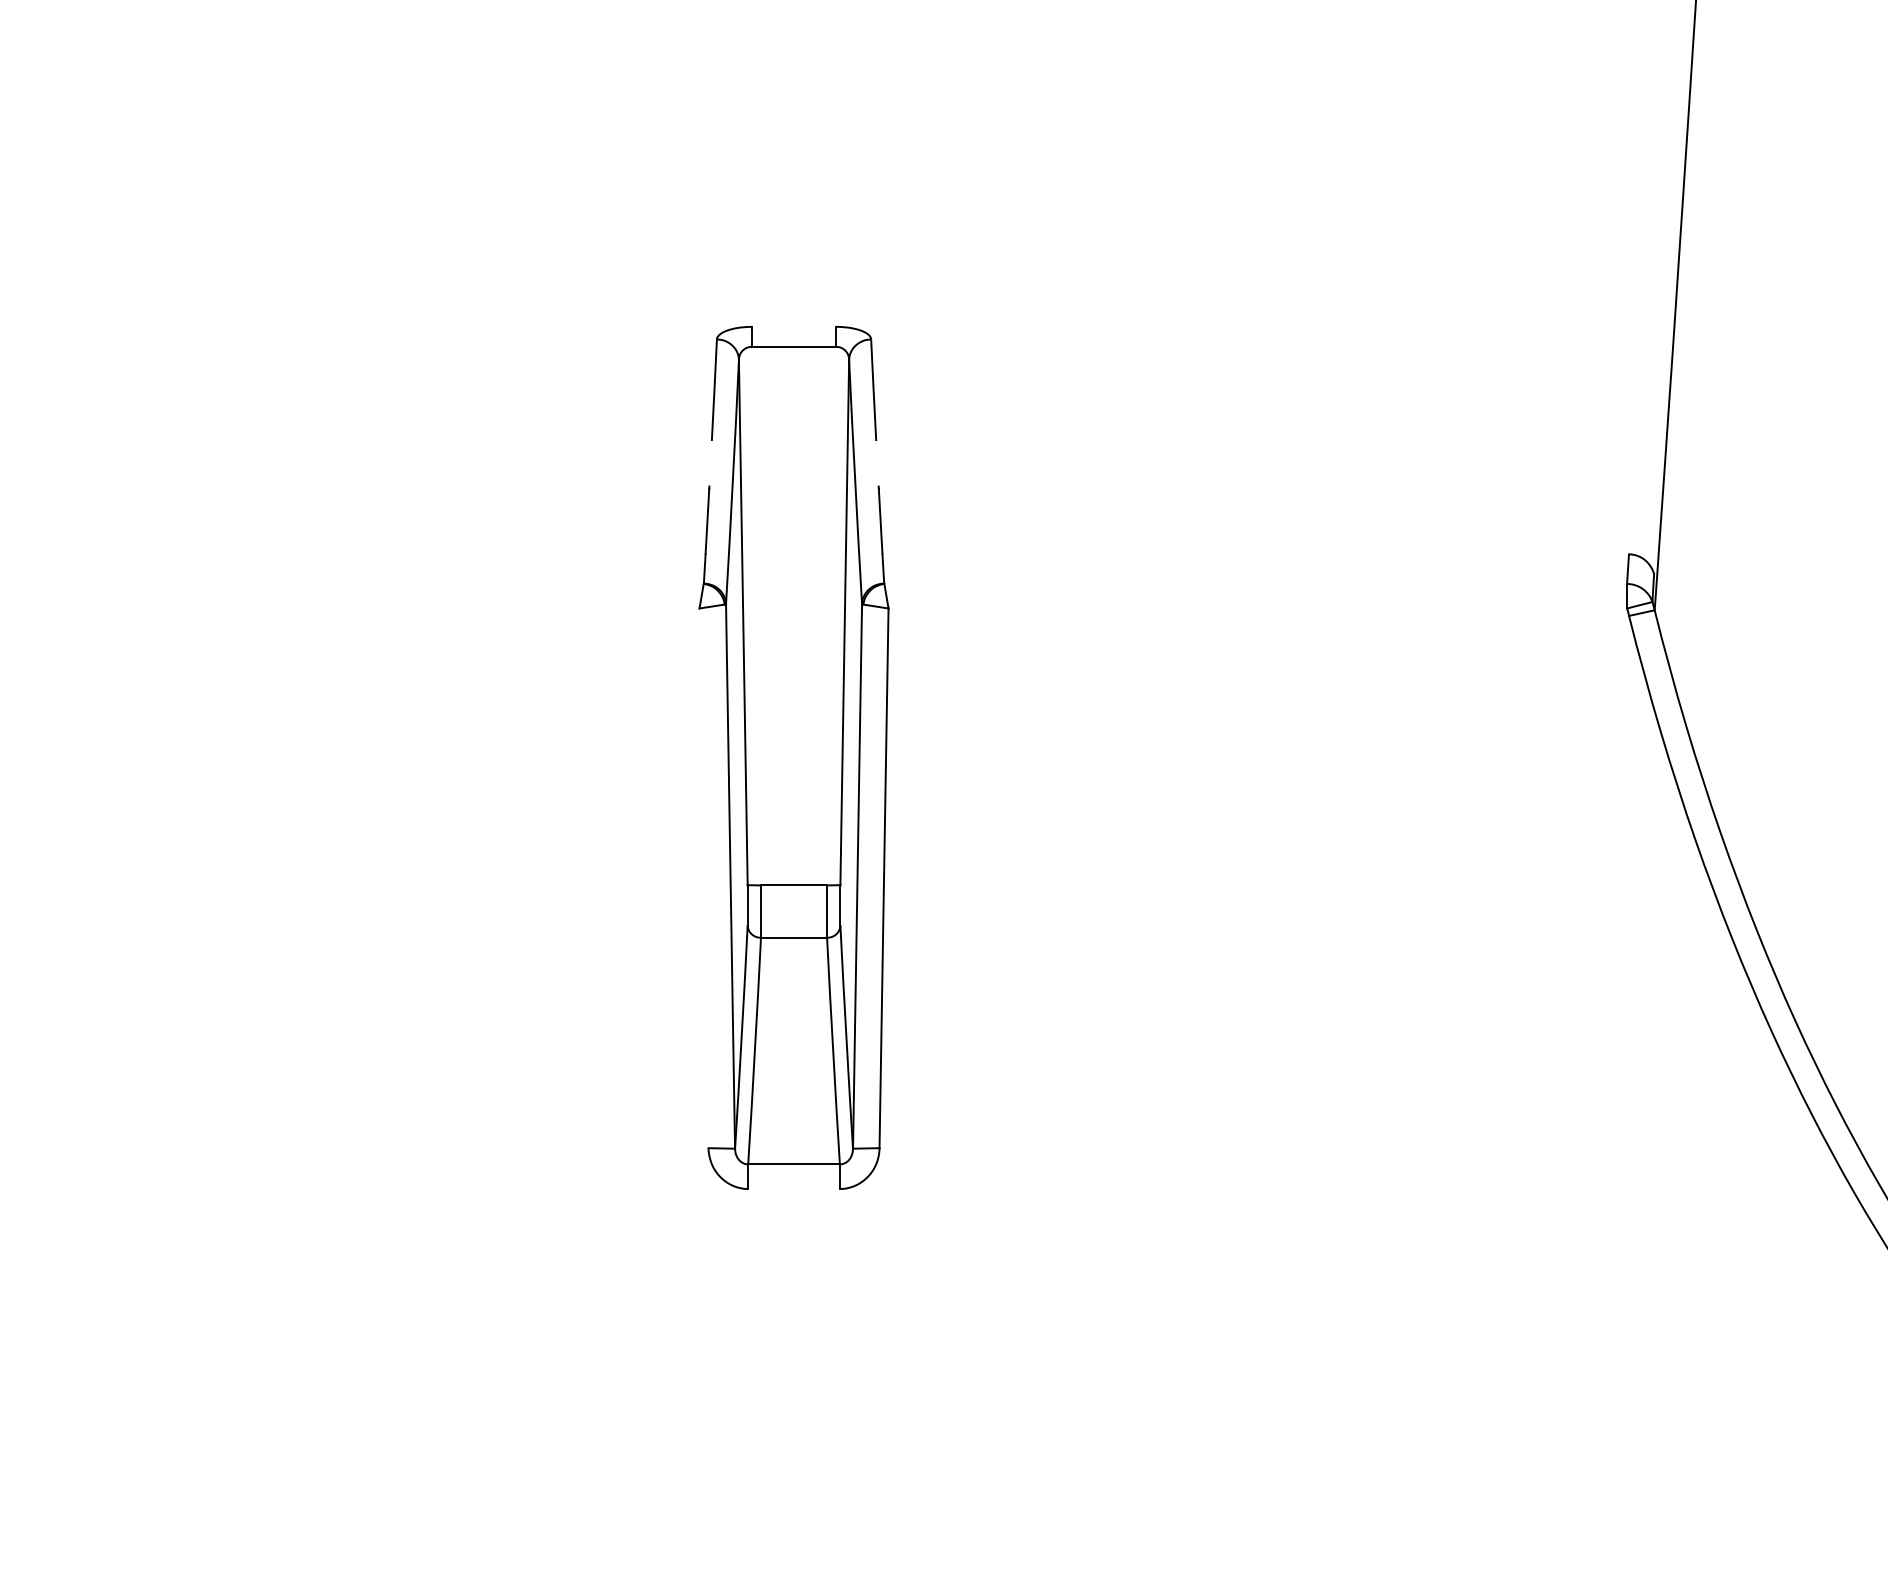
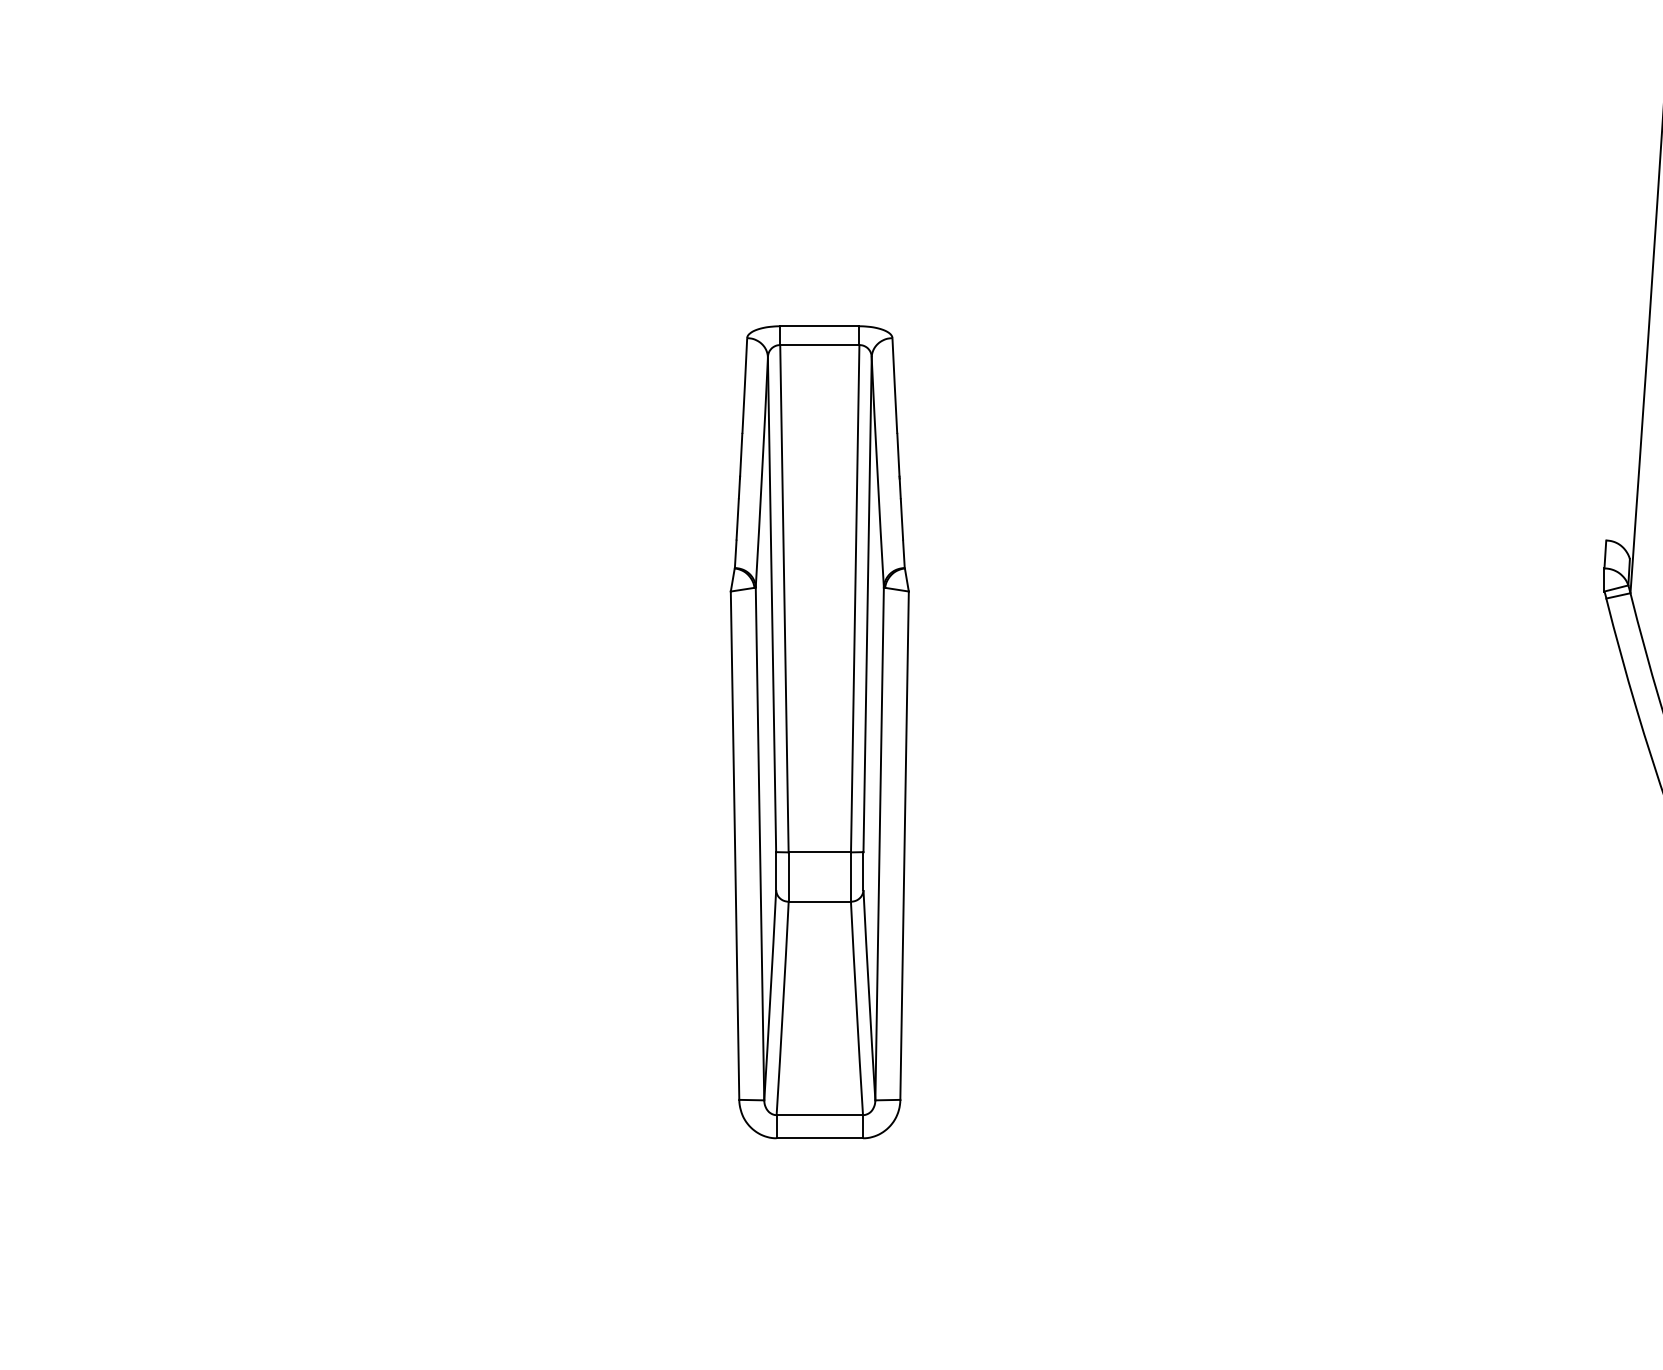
line: (794, 326) -> (820, 325), added
line: (710, 463) -> (741, 454), added
line: (877, 463) -> (898, 454), added
line: (756, 615) -> (784, 598), added
line: (831, 615) -> (855, 598), added
line: (703, 878) -> (734, 845), added
line: (793, 1188) -> (819, 1137), added

